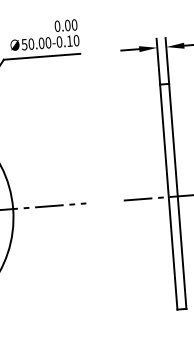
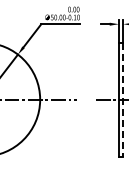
line: (178, 196) -> (123, 99), solid -> dashed

